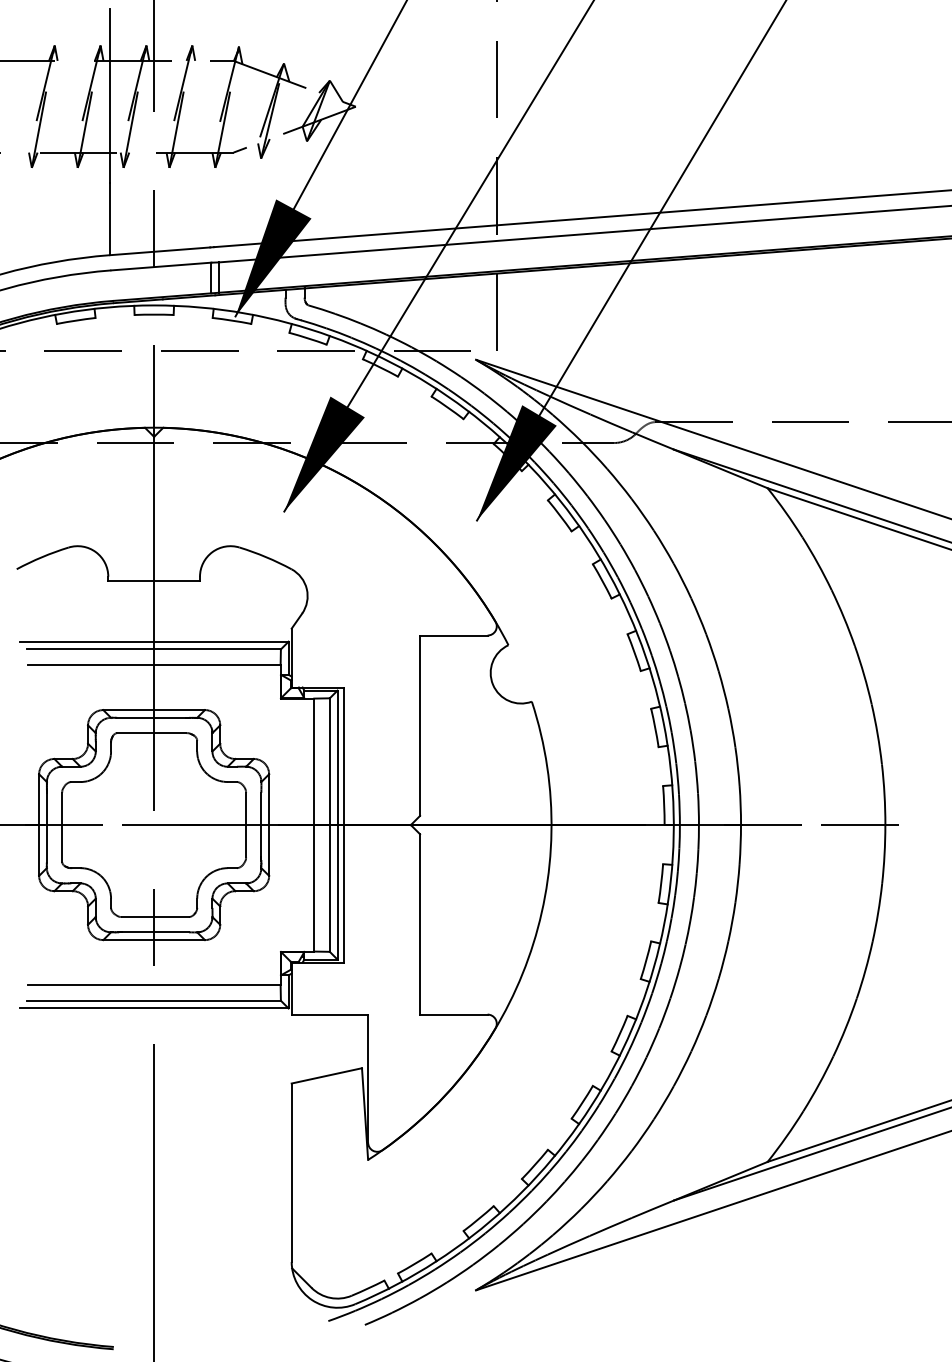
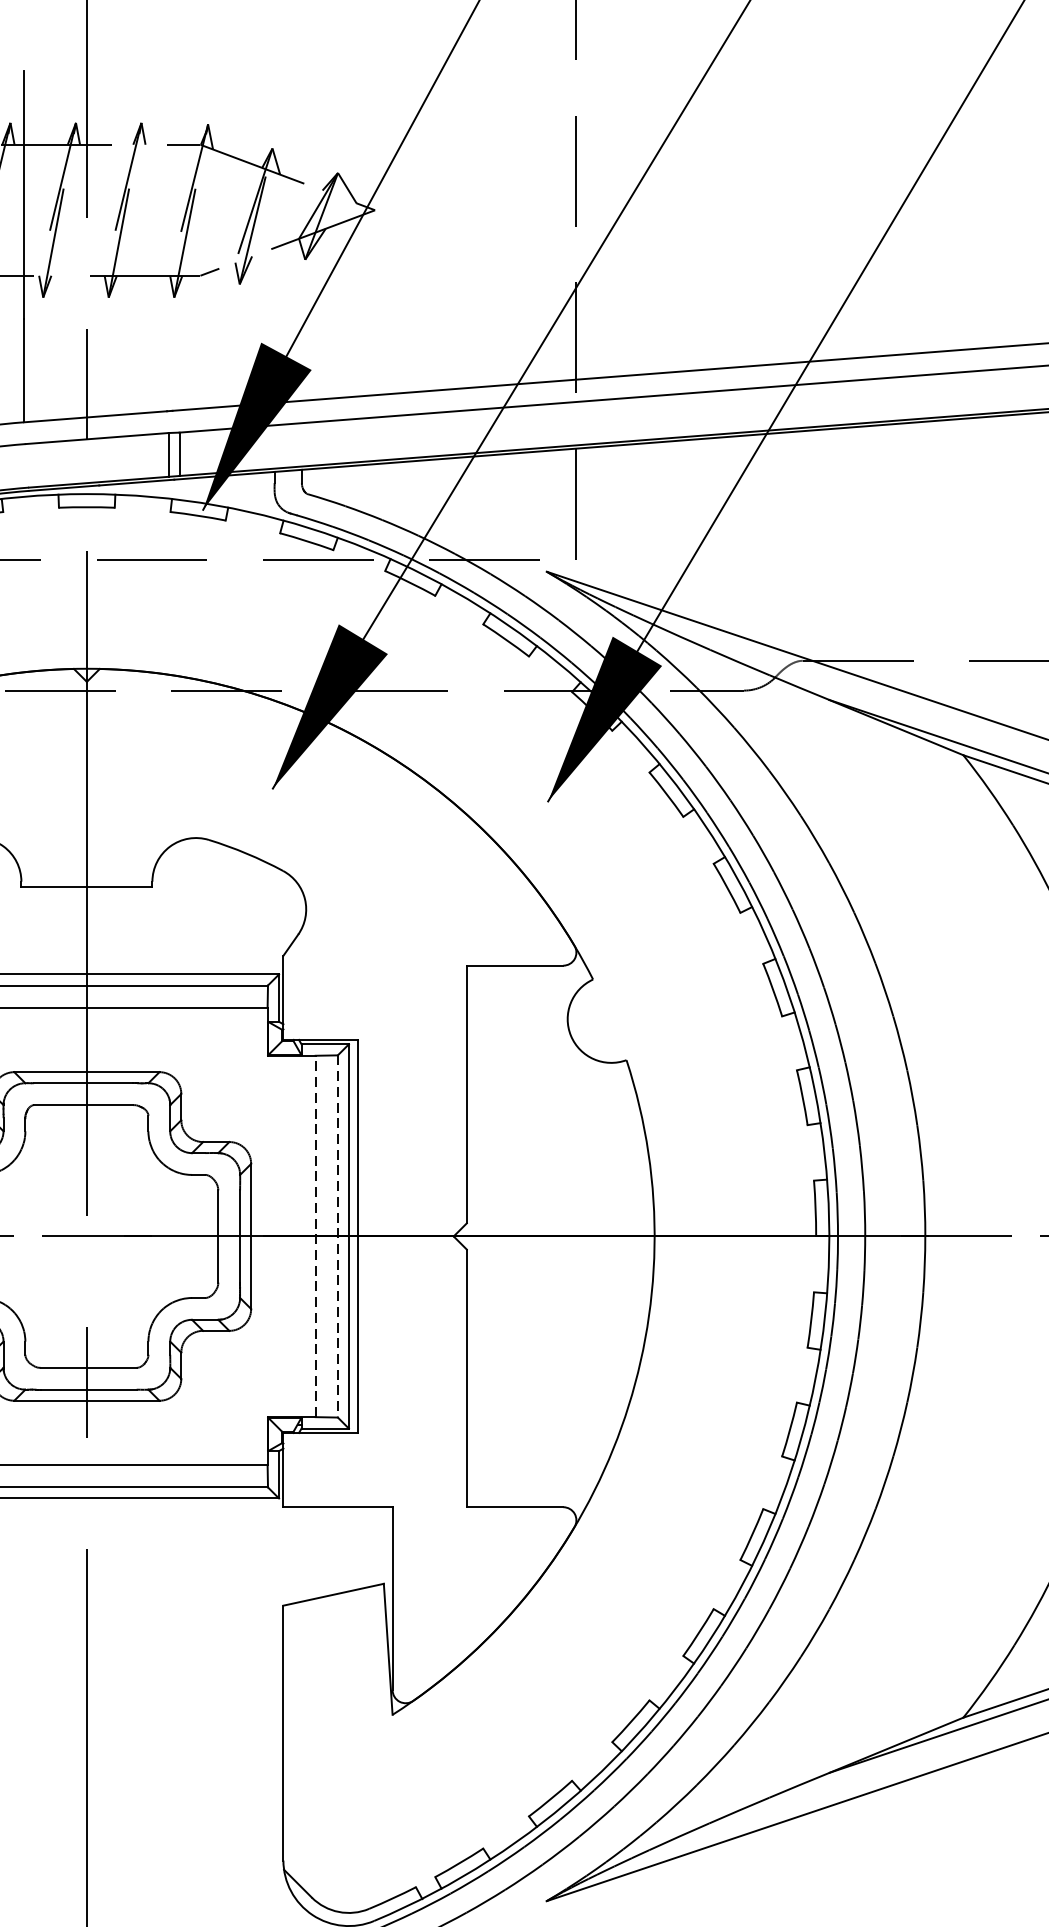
line: (314, 824) -> (315, 1235), solid -> dashed
line: (329, 825) -> (337, 1237), solid -> dashed

